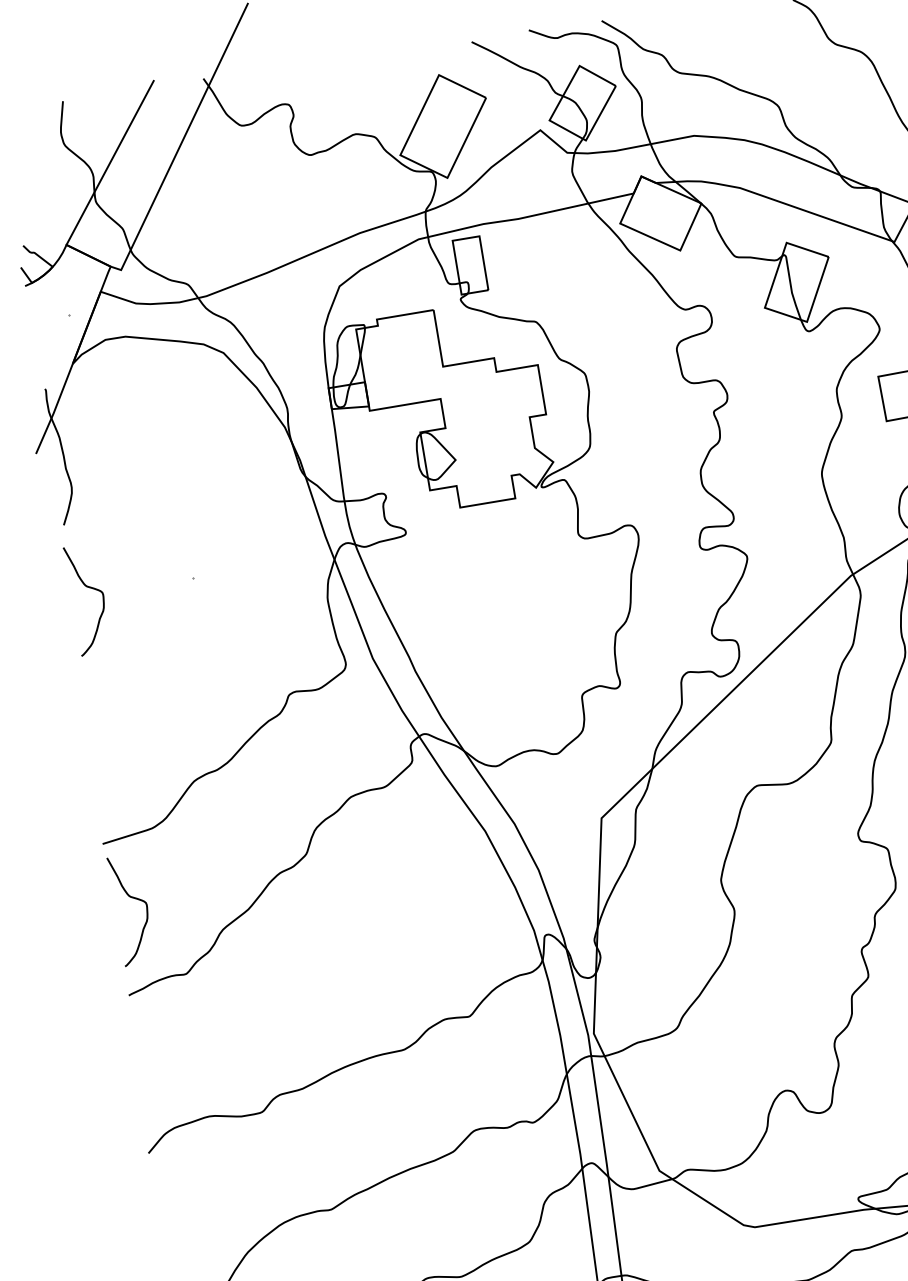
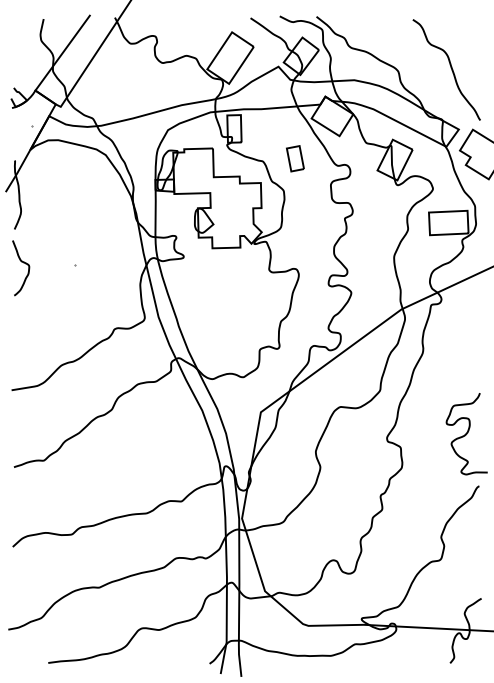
part: (599, 306) -> (295, 158), added
curve: (134, 900) -> (23, 420), removed

